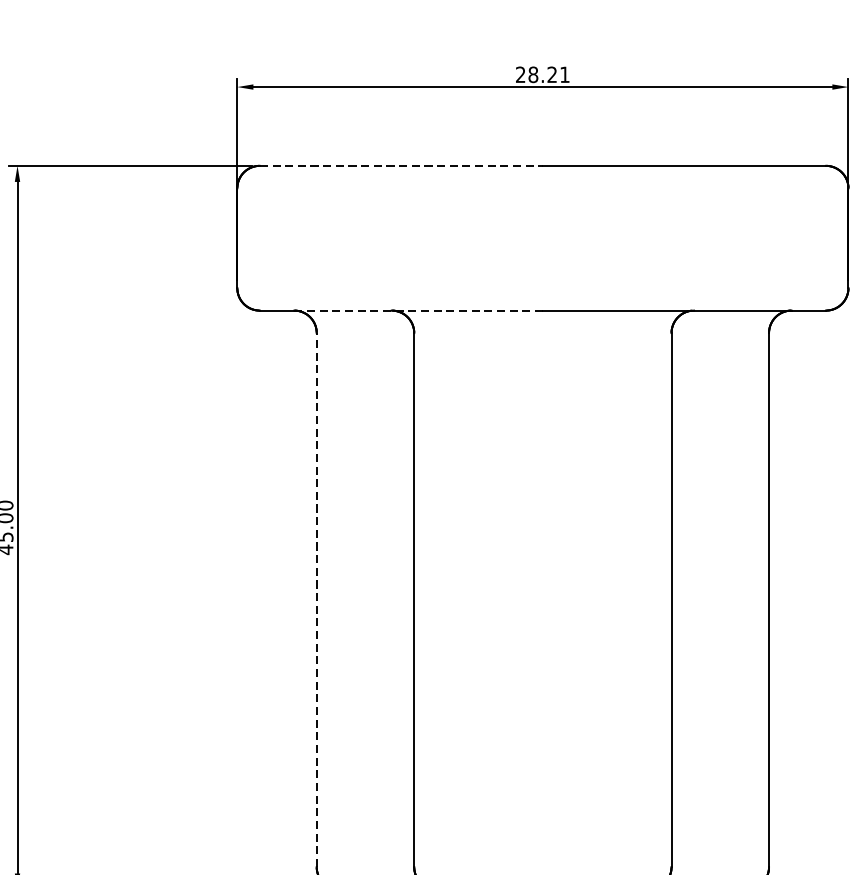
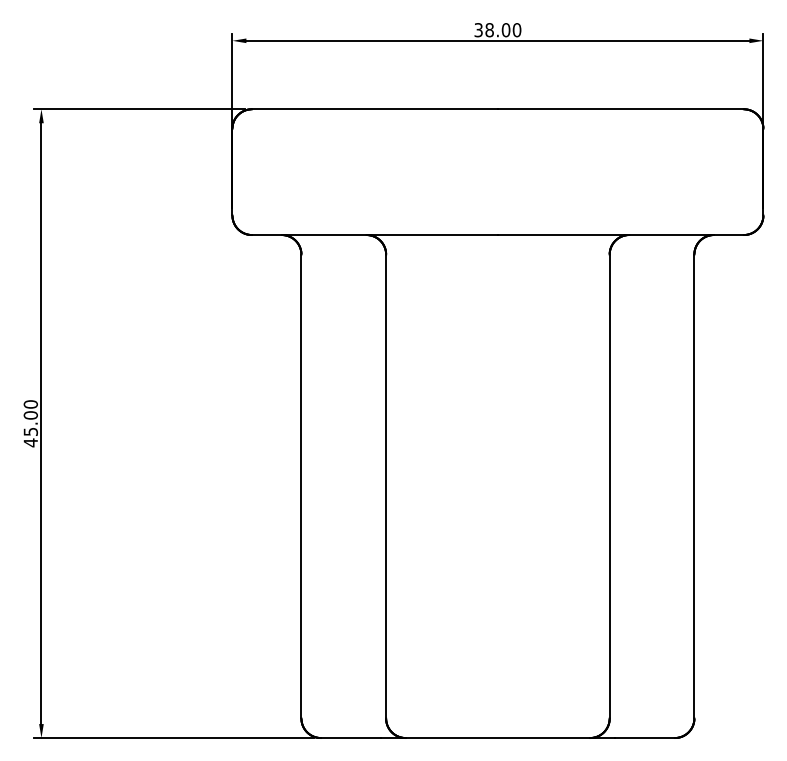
text: (542, 75) -> (497, 30), 28.21 -> 38.00
line: (400, 166) -> (374, 109), dashed -> solid
line: (418, 311) -> (389, 235), dashed -> solid
line: (316, 600) -> (301, 486), dashed -> solid

